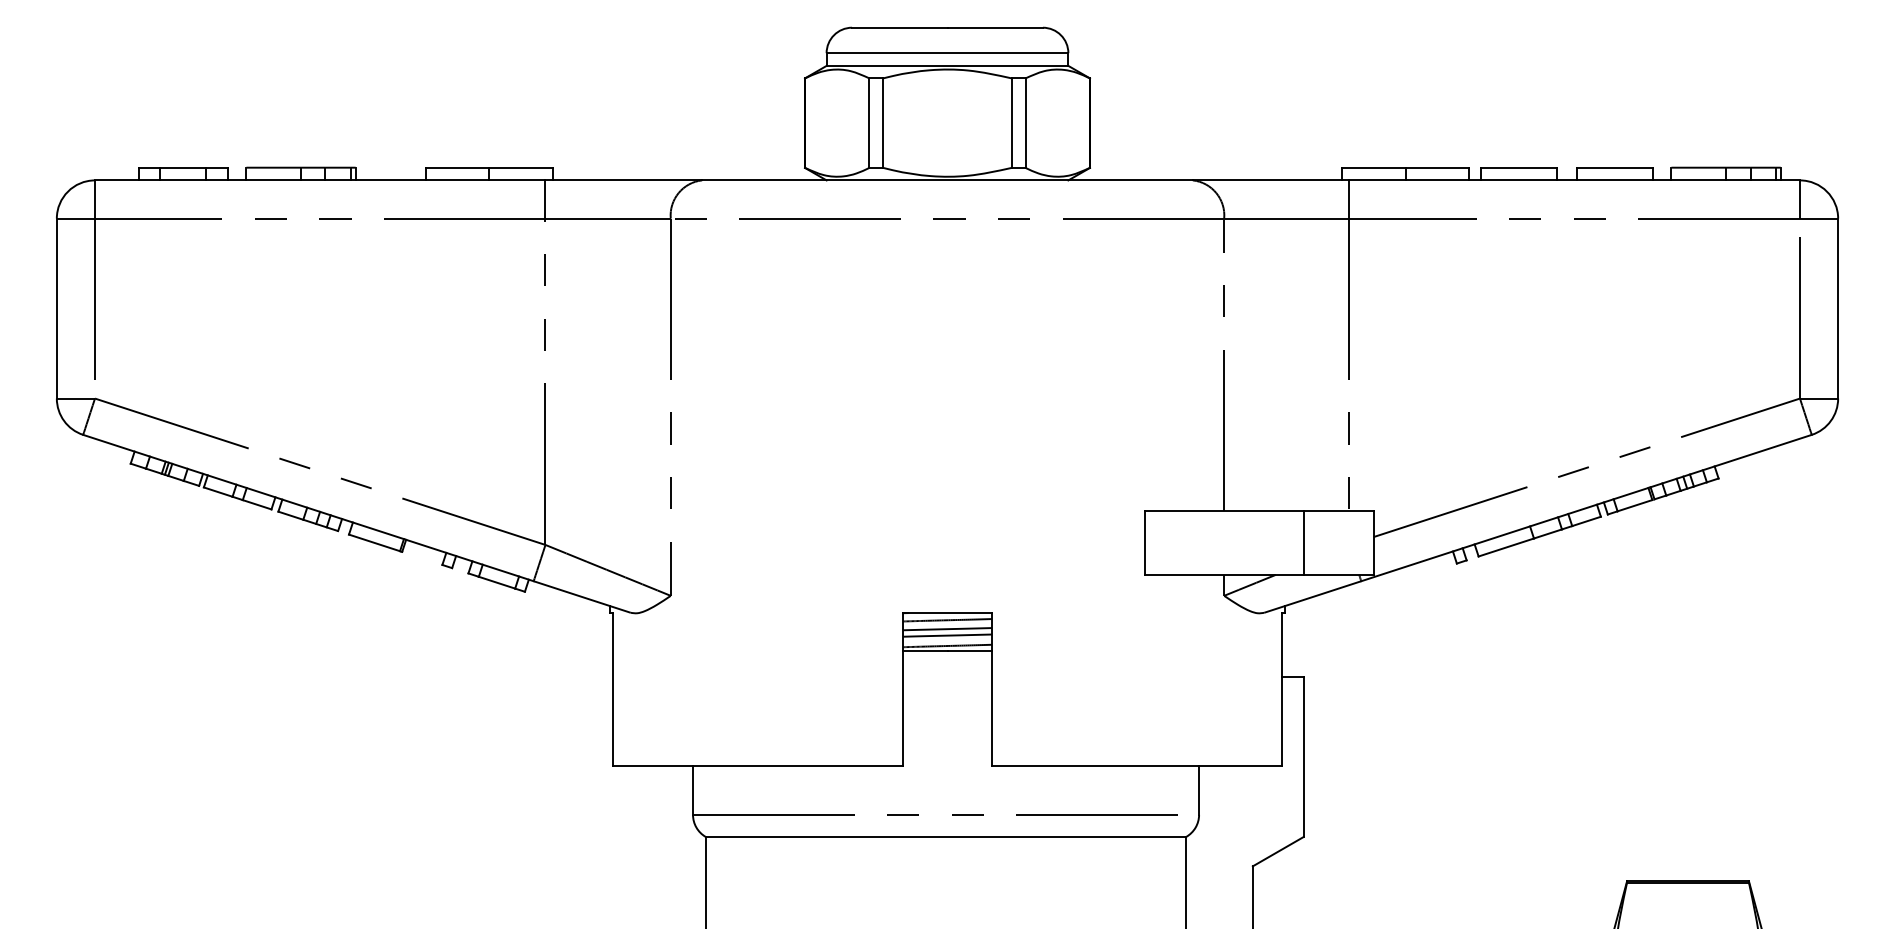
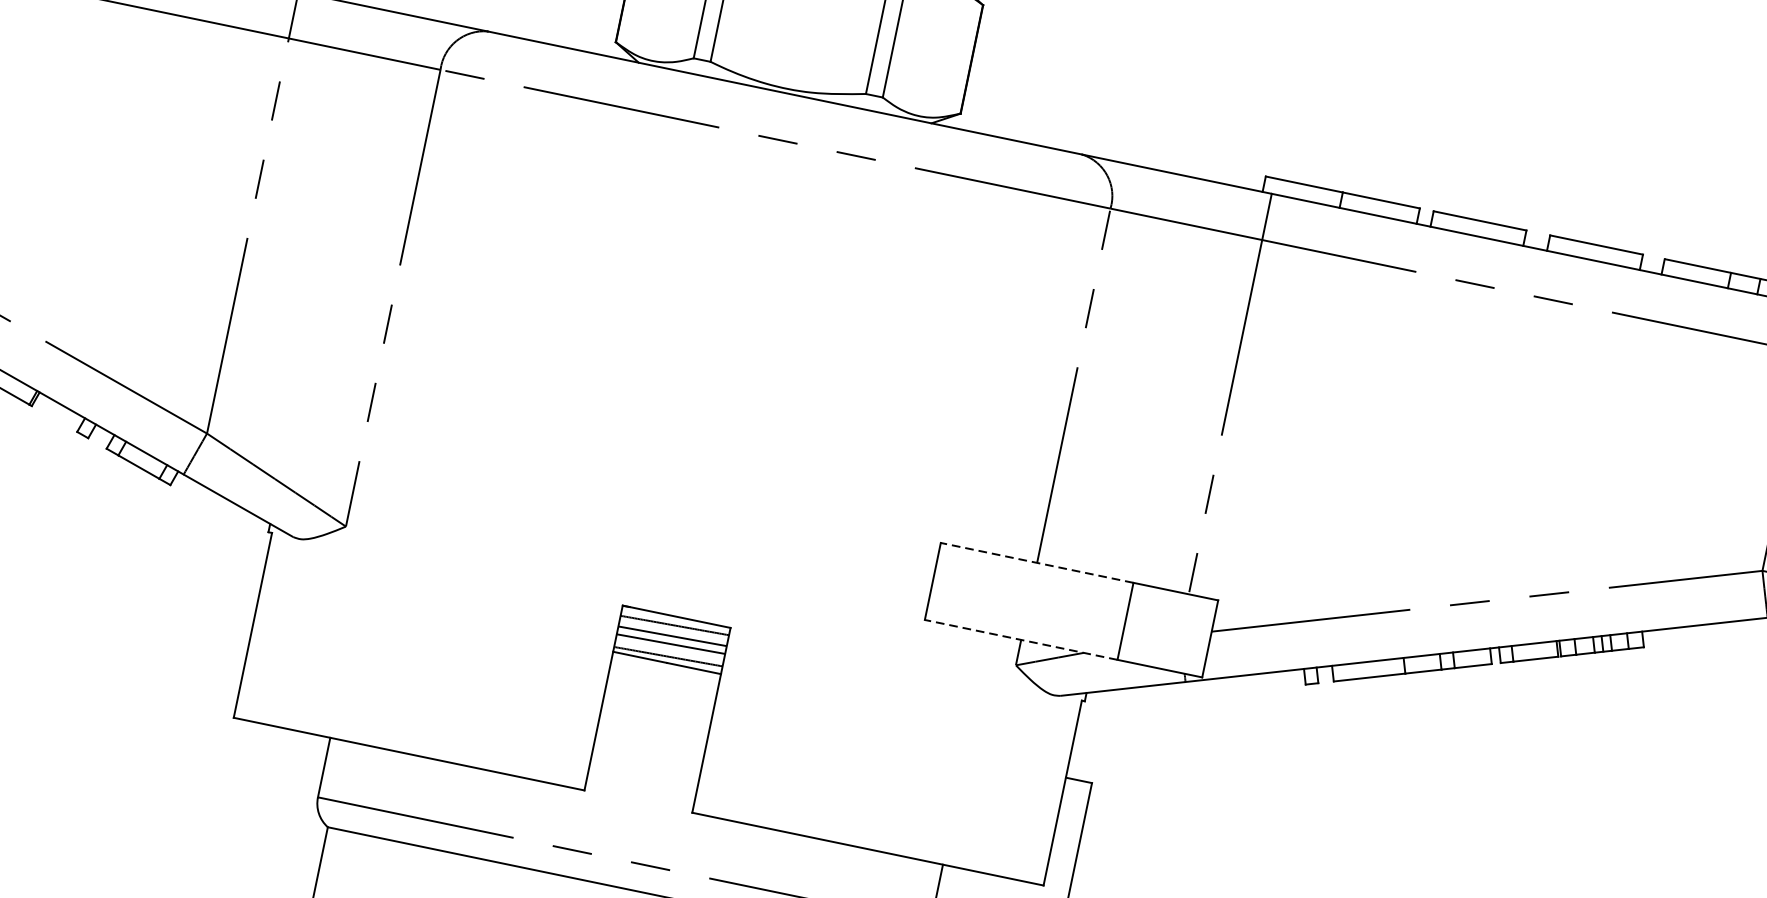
line: (1224, 511) -> (1037, 563), solid -> dashed
line: (1224, 574) -> (1021, 639), solid -> dashed

